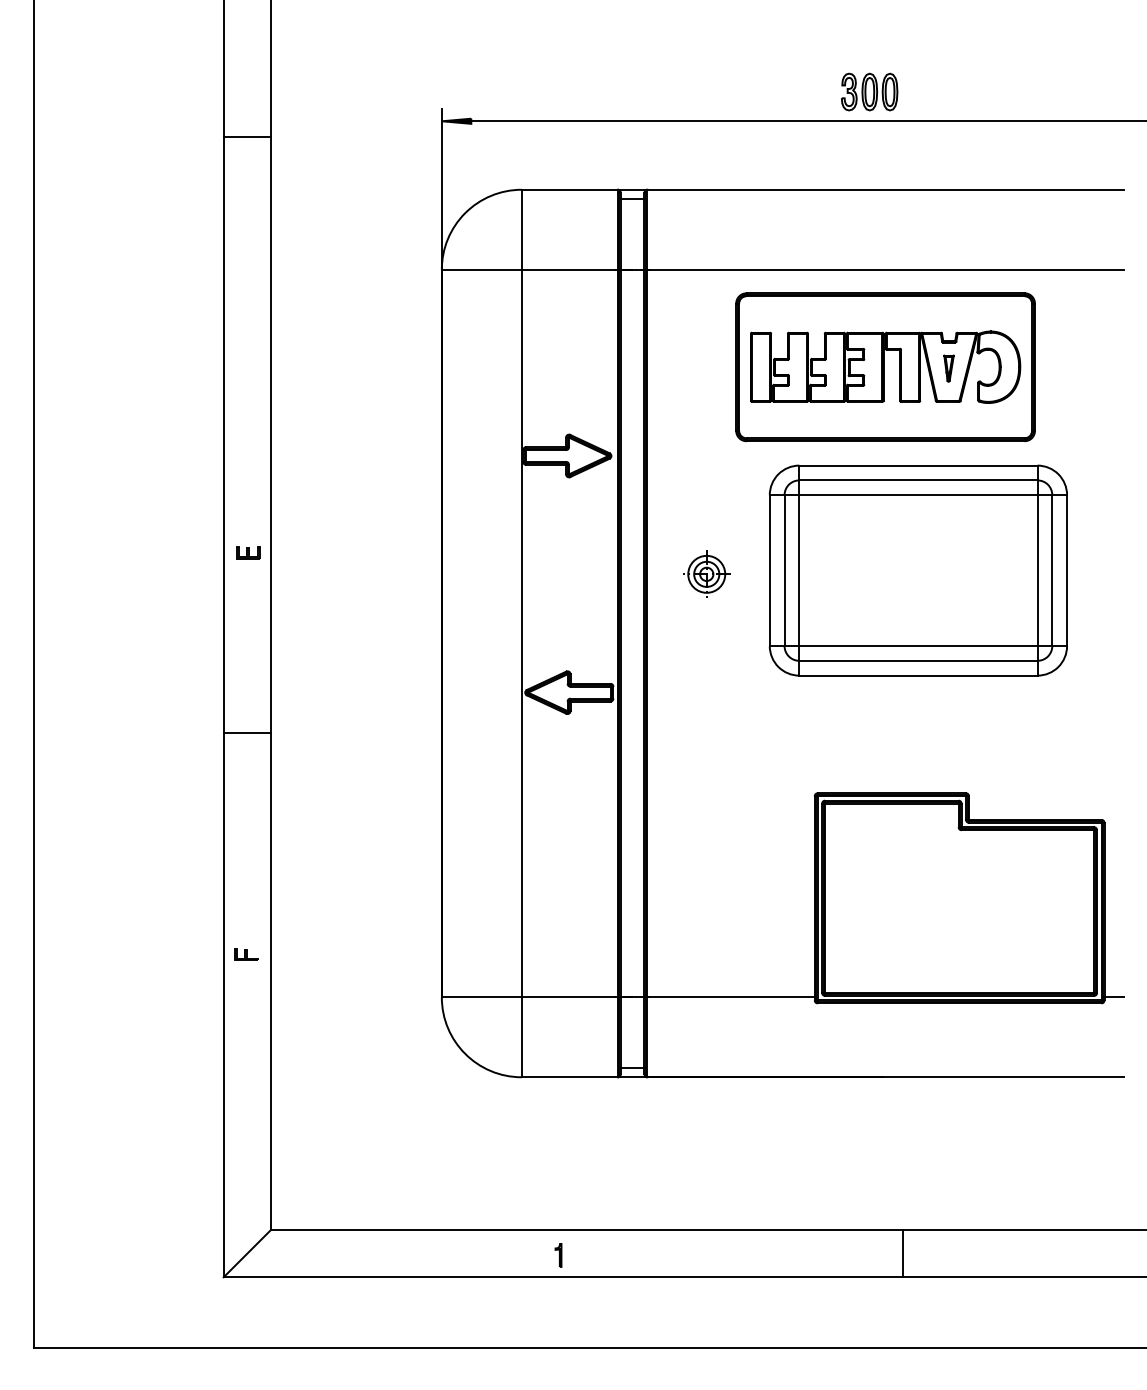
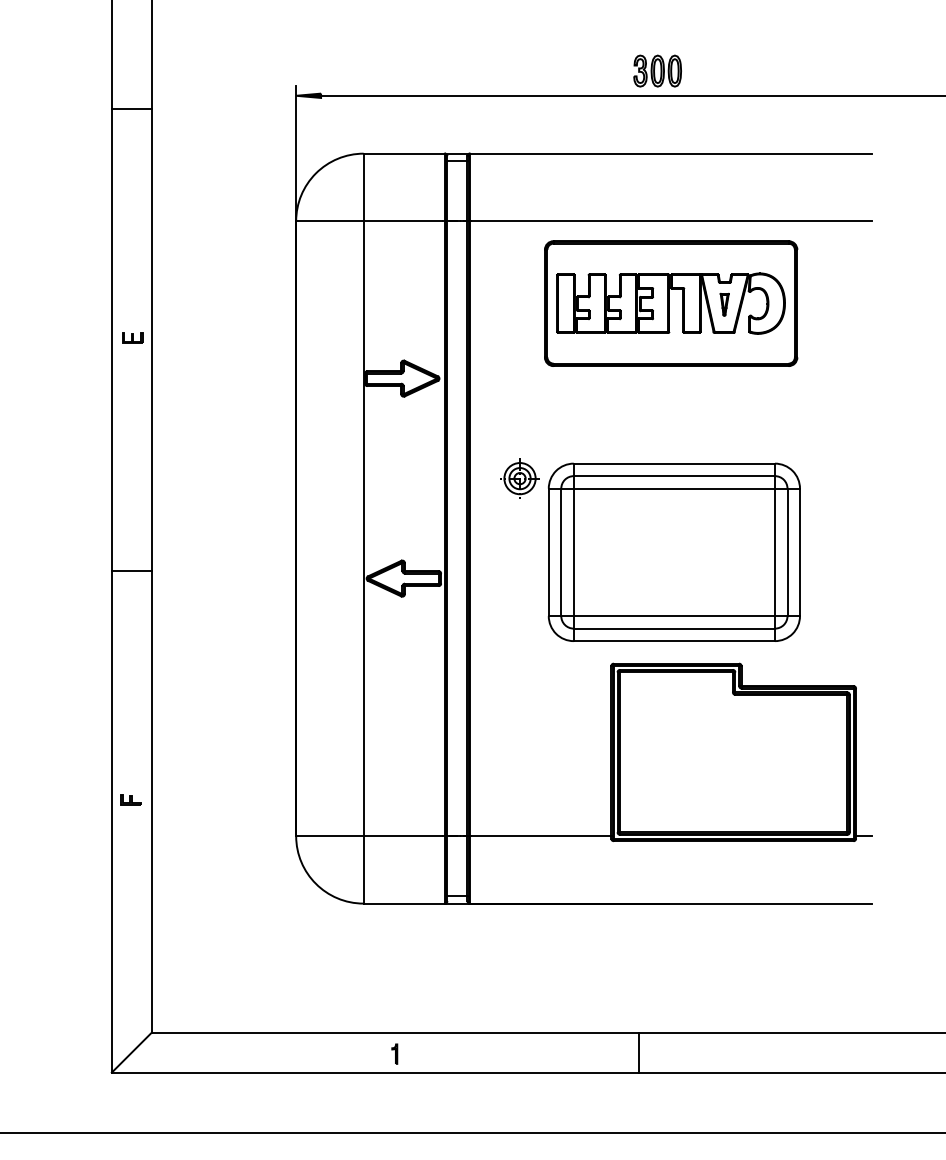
part: (248, 552) -> (132, 337), moved
part: (917, 570) -> (673, 552), moved
line: (247, 732) -> (131, 570), moved
line: (902, 1253) -> (638, 1052), moved

